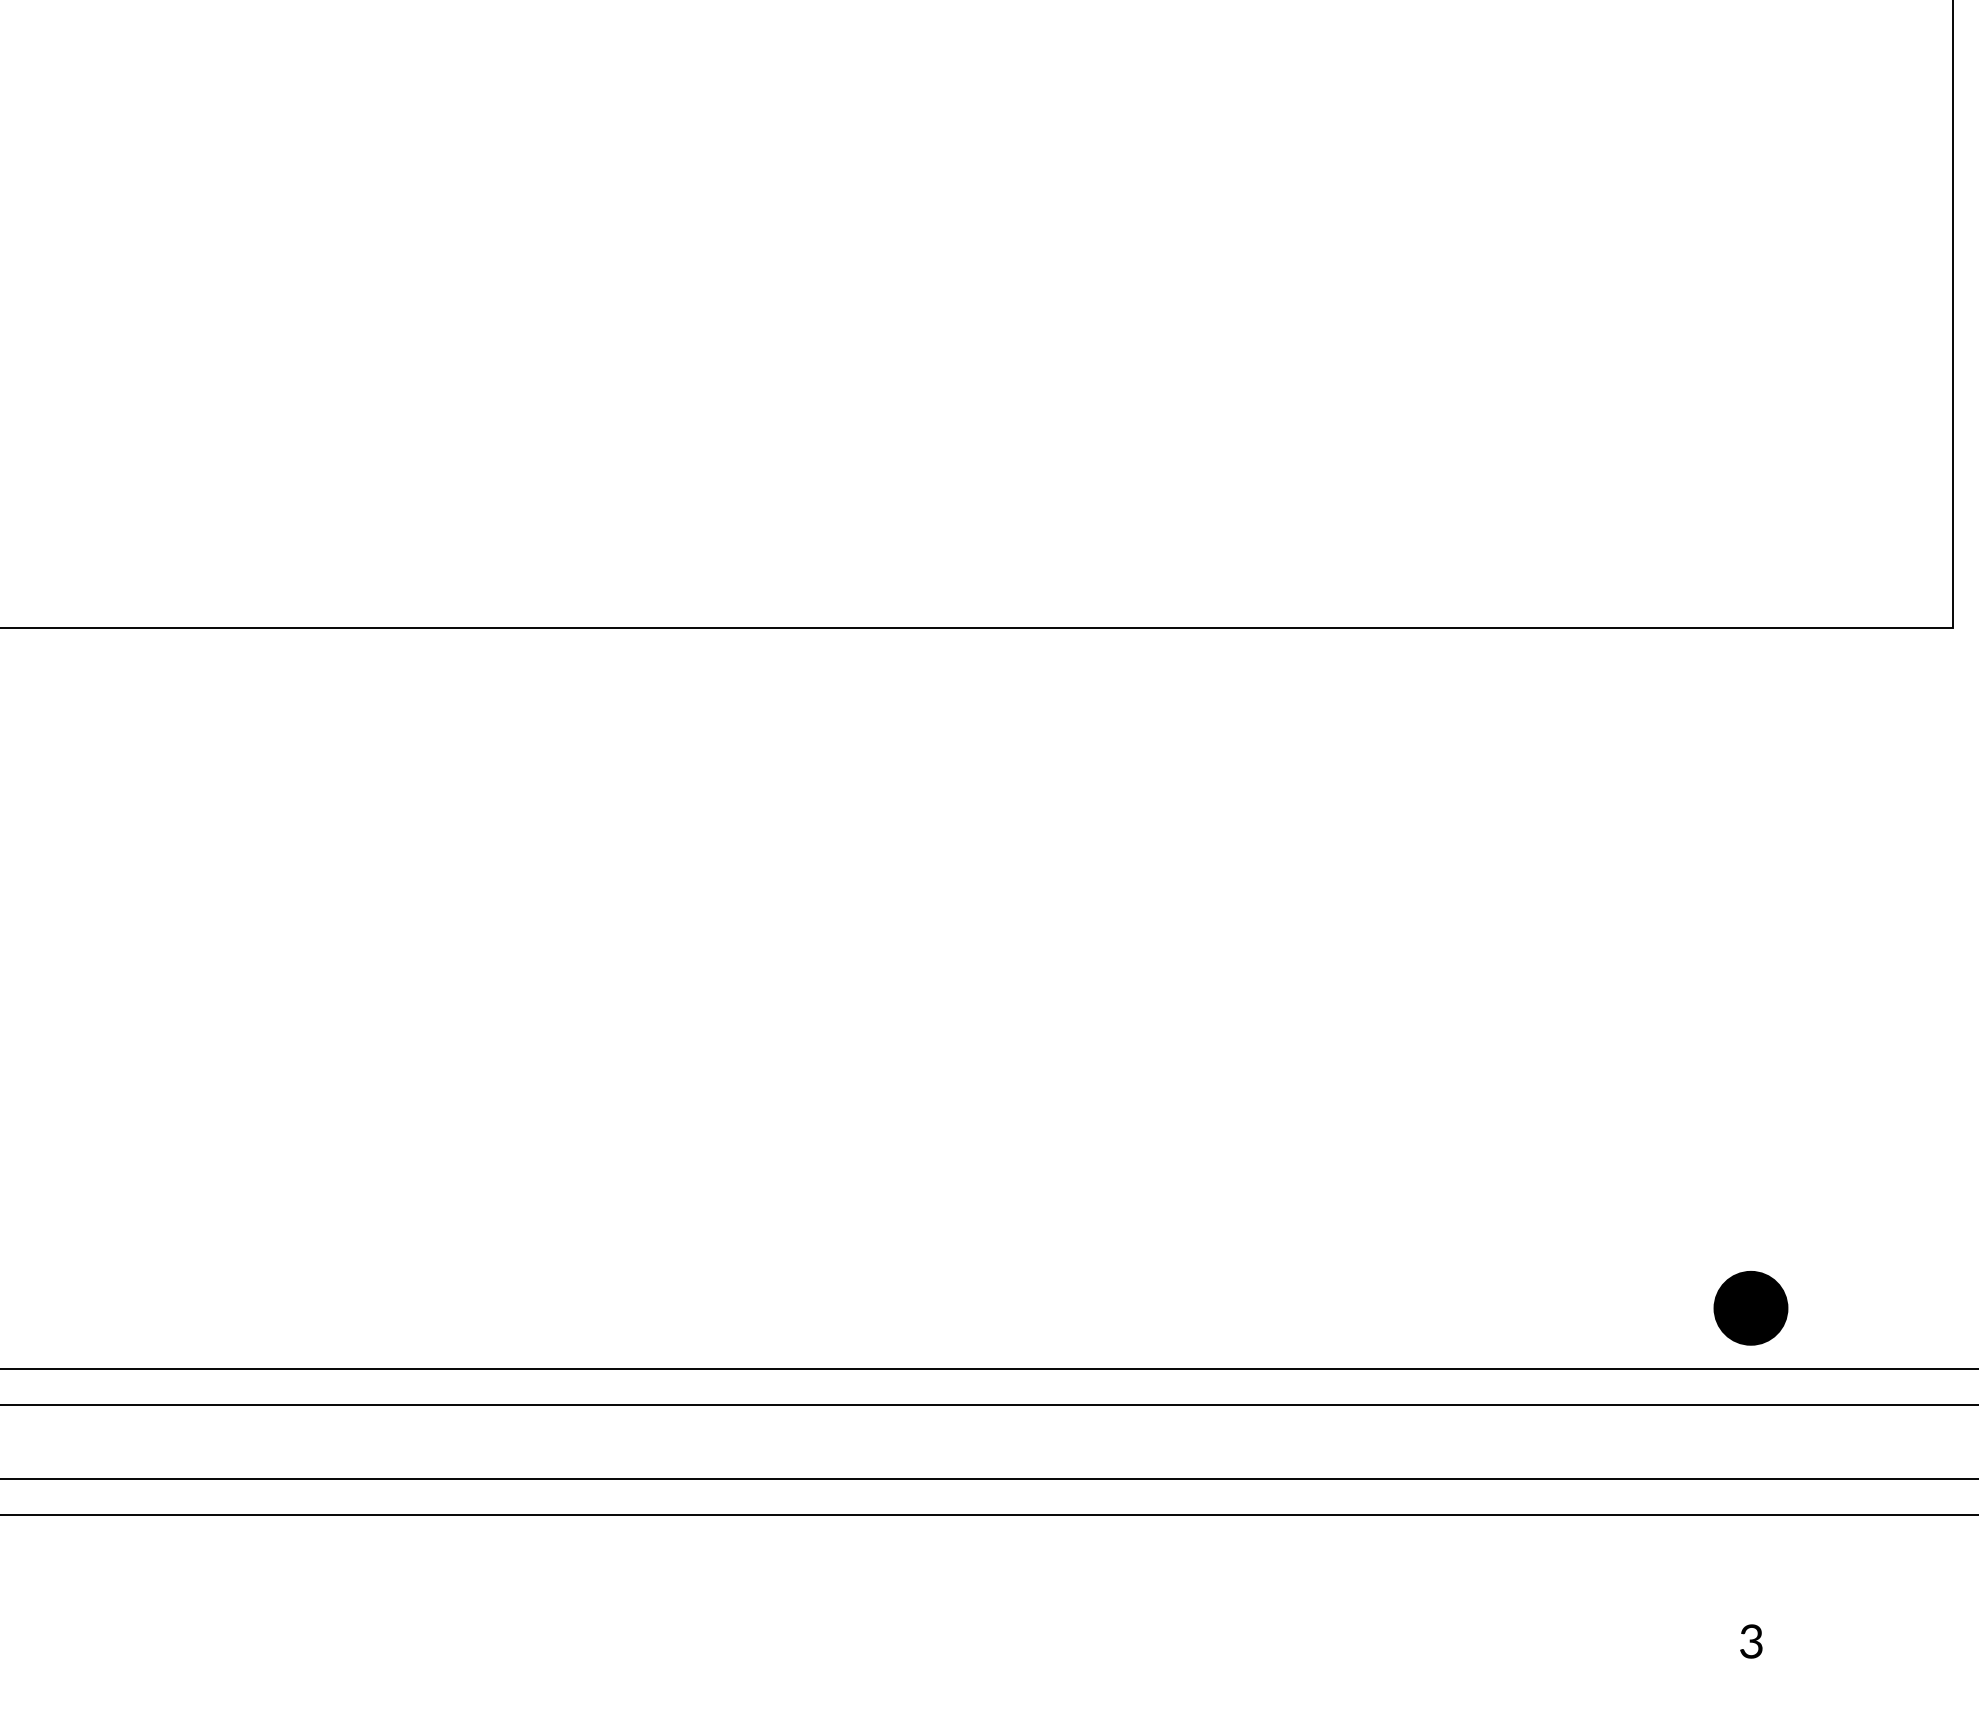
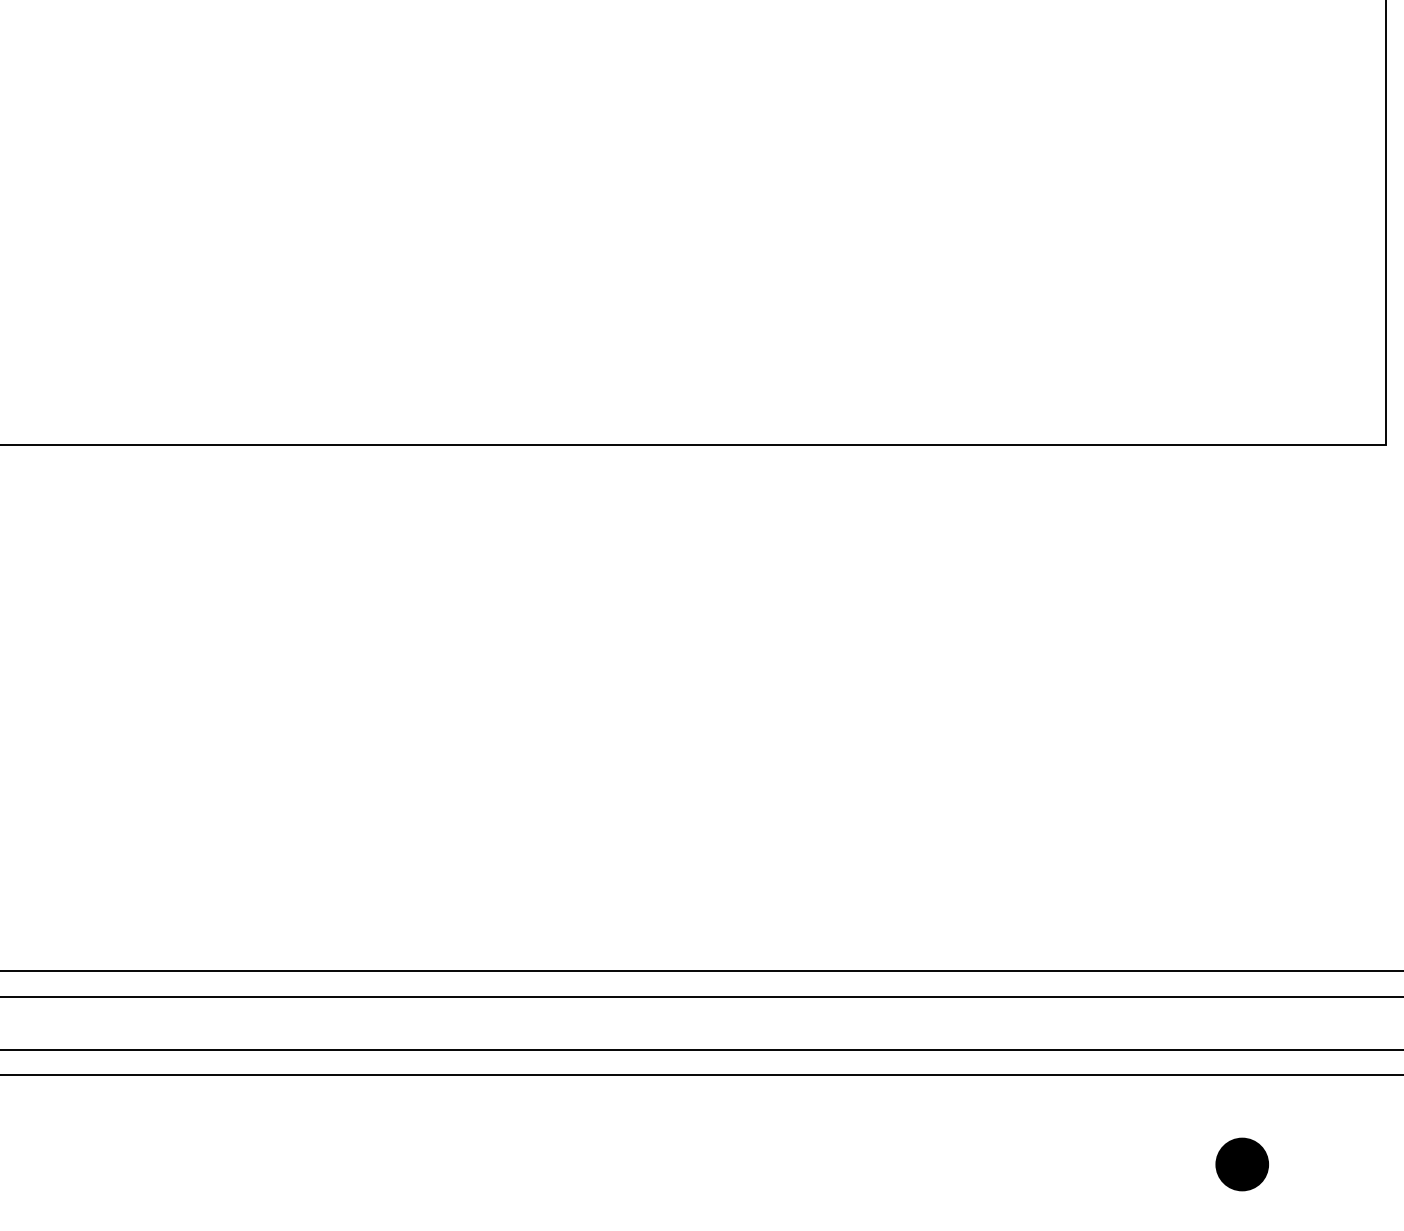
part: (1750, 1308) -> (1241, 1164), moved

